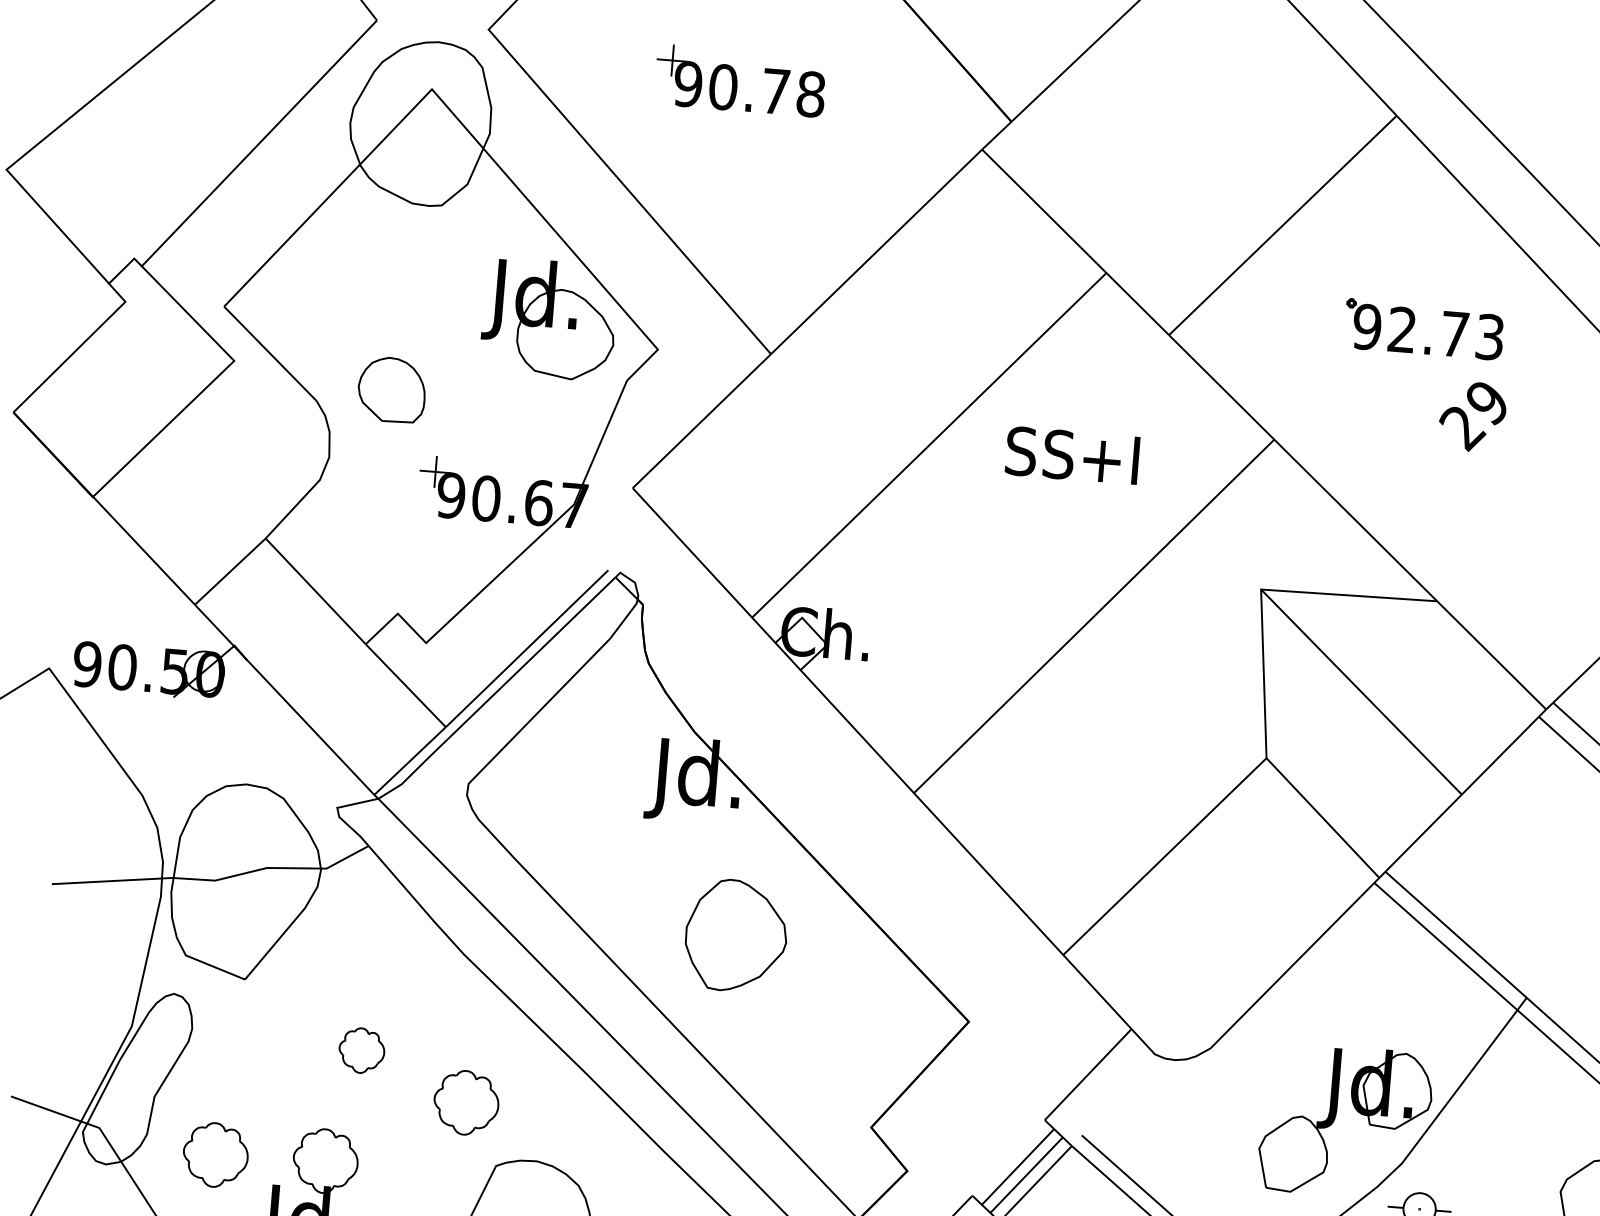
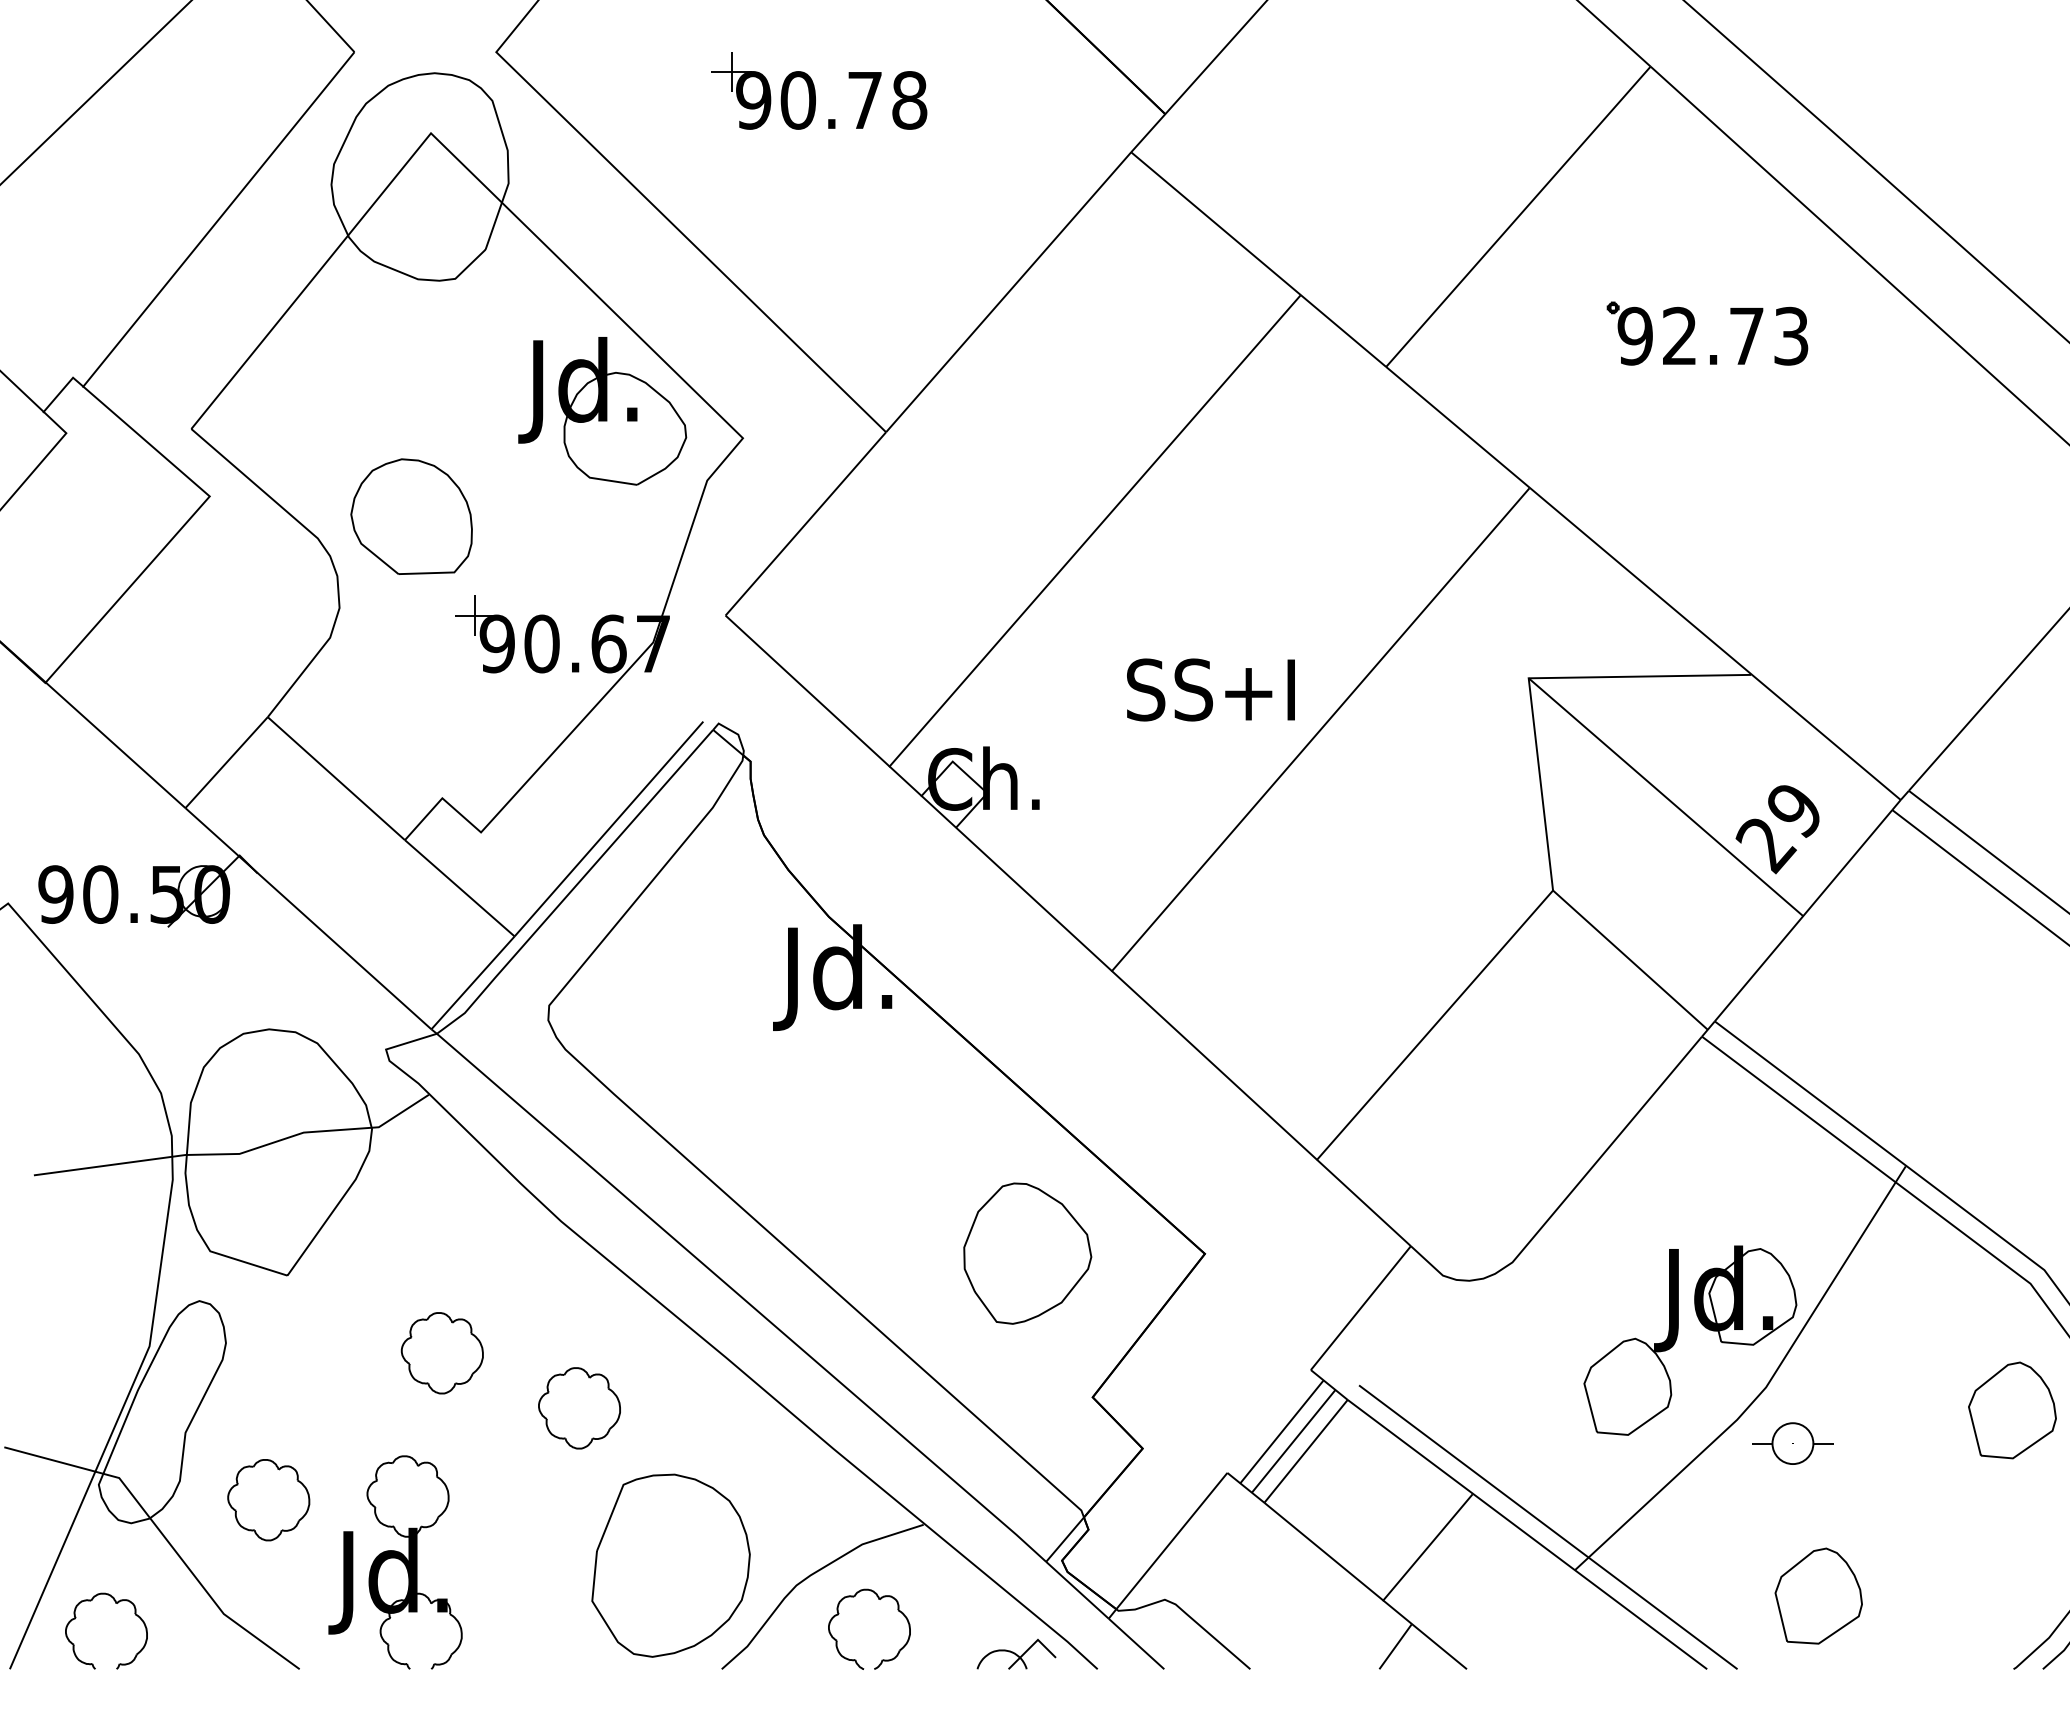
part: (391, 389) -> (411, 516), size x1.43
text: (1472, 416) -> (1777, 829), moved
text: (1072, 455) -> (1210, 689), moved
part: (736, 935) -> (1027, 1253), moved
part: (361, 1050) -> (441, 1353), size x1.43

